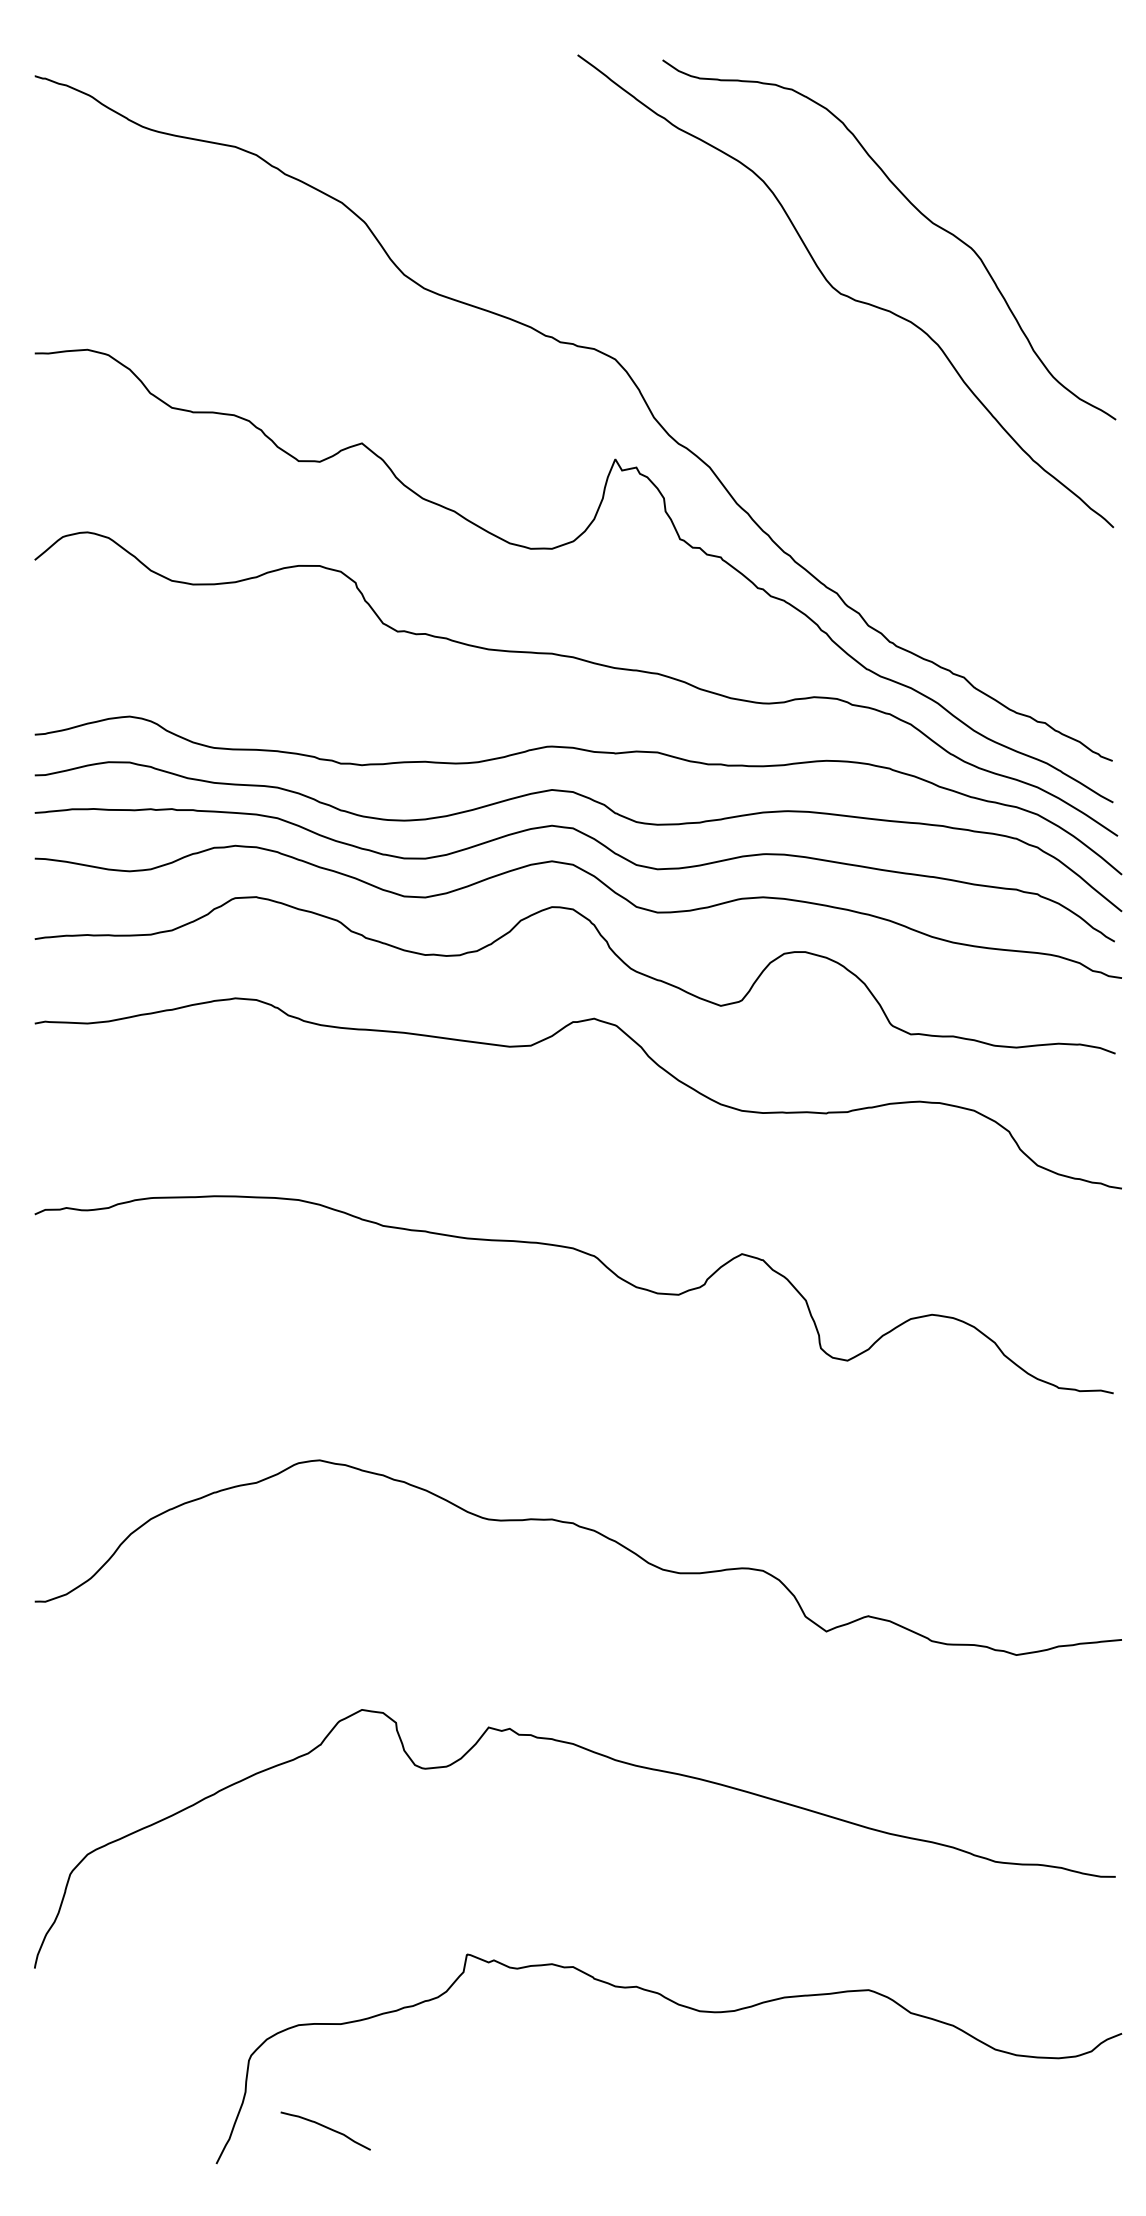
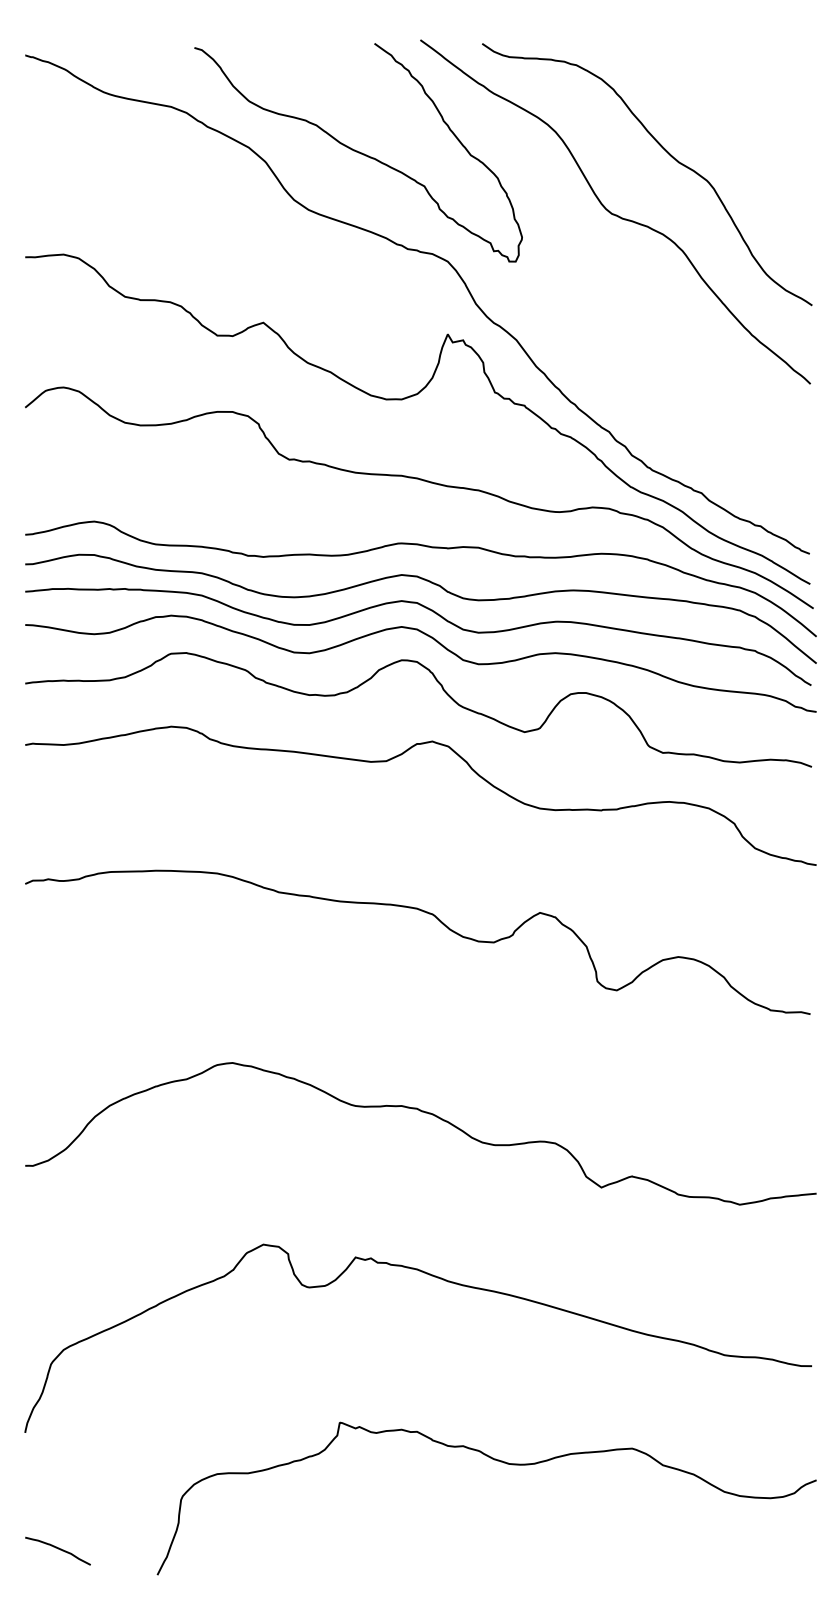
curve: (492, 209) -> (358, 152), added
curve: (326, 2128) -> (58, 1549), moved

